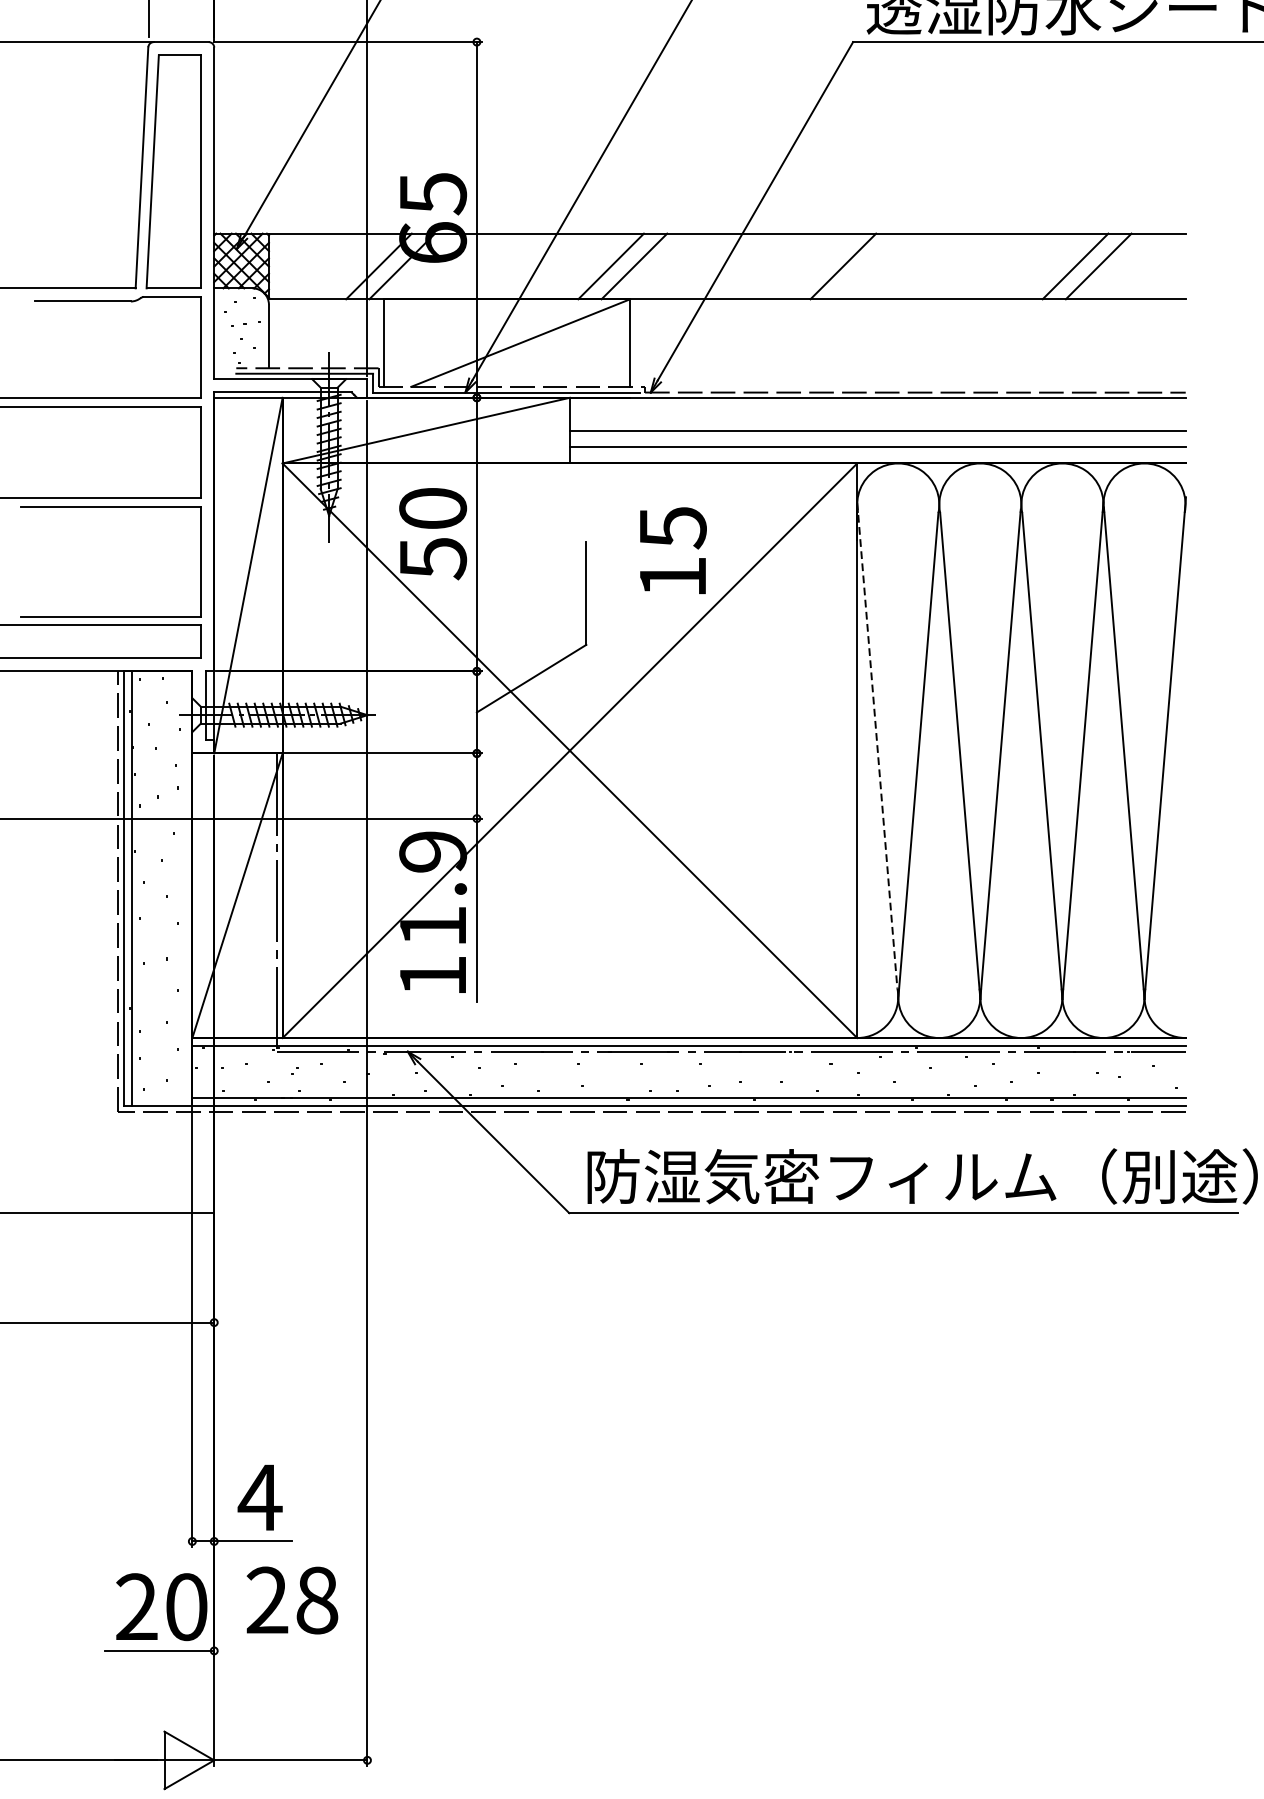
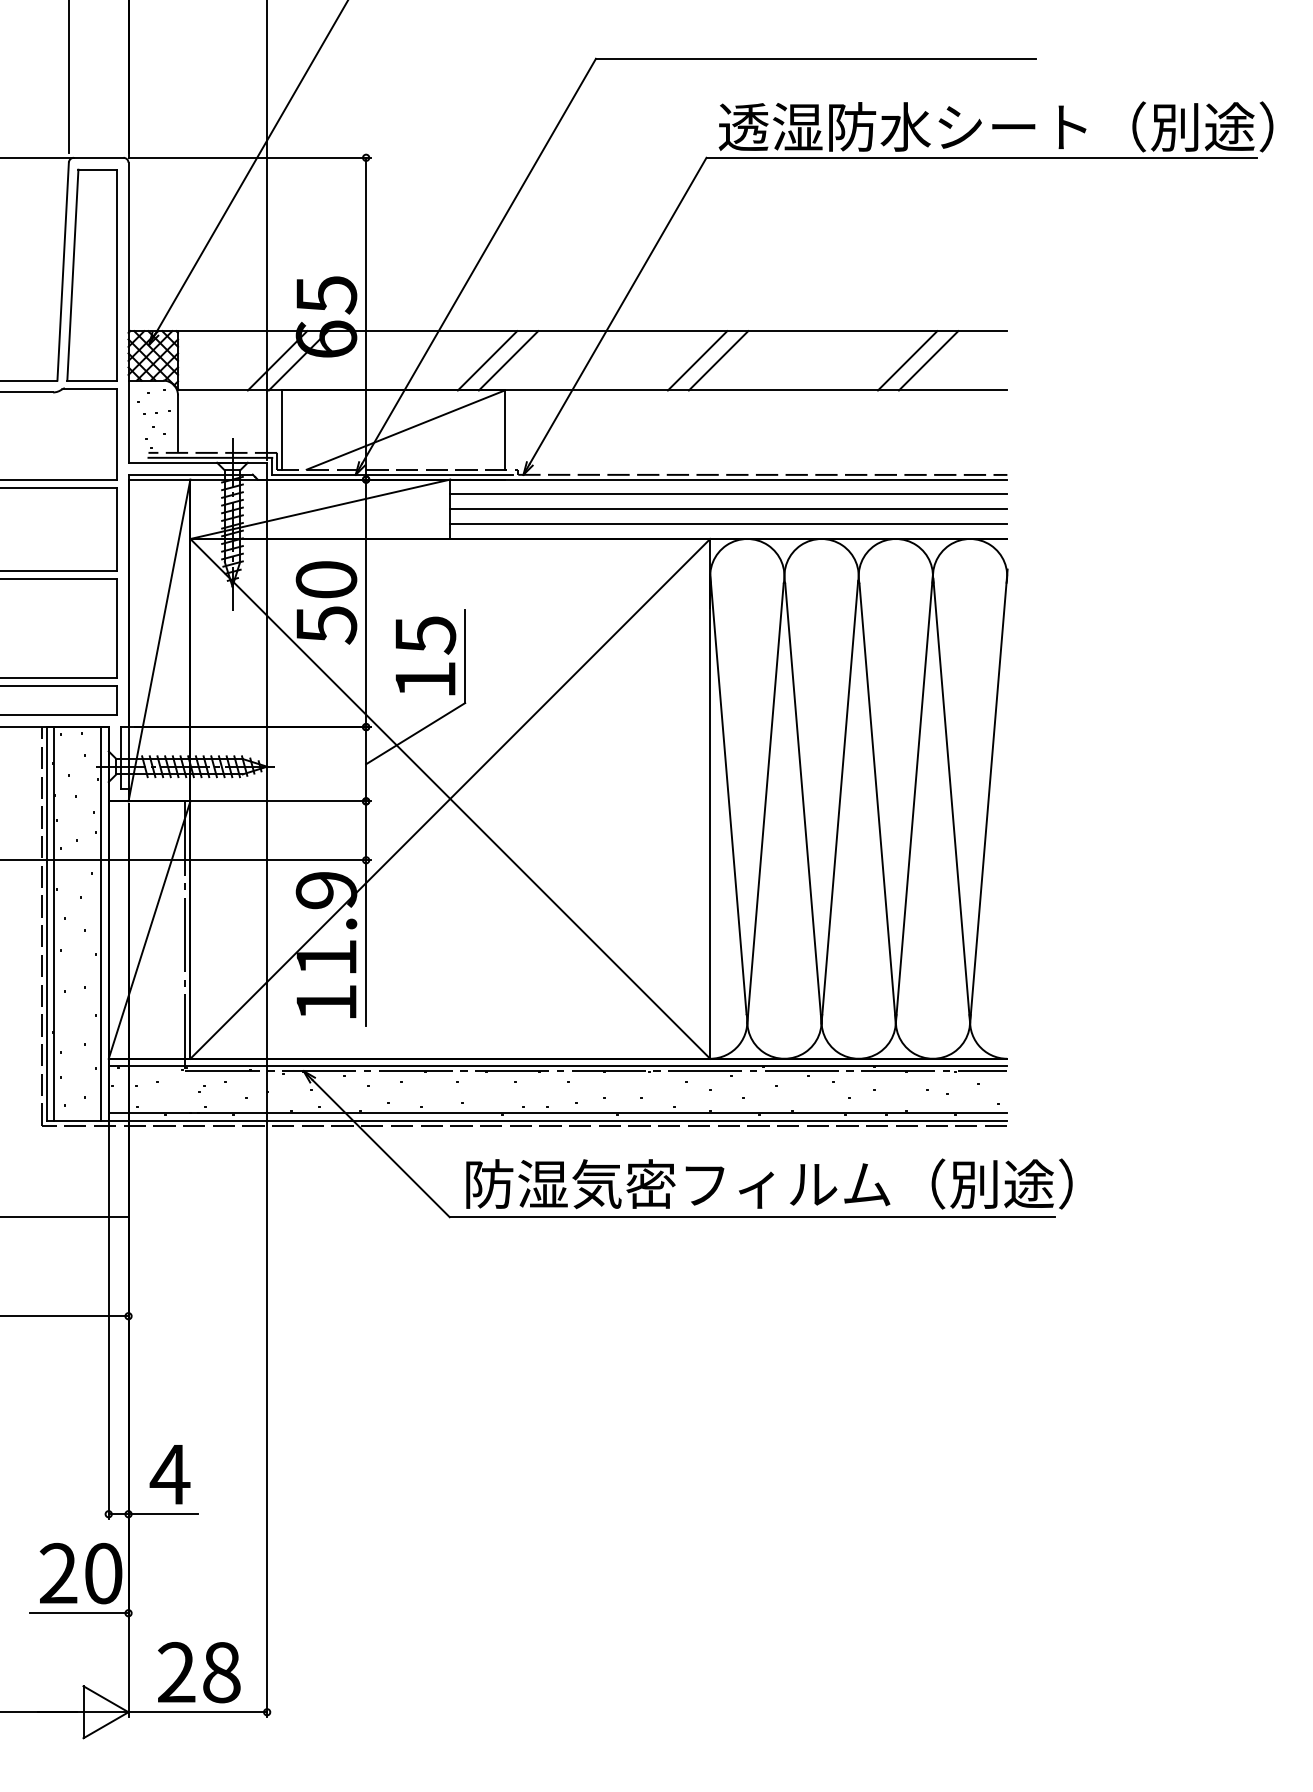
line: (866, 266) -> (718, 360), added
line: (877, 414) -> (728, 494), added
text: (672, 550) -> (425, 655), moved
line: (877, 745) -> (728, 794), dashed -> solid
line: (184, 888) -> (101, 923), added
text: (292, 1600) -> (199, 1672), moved

